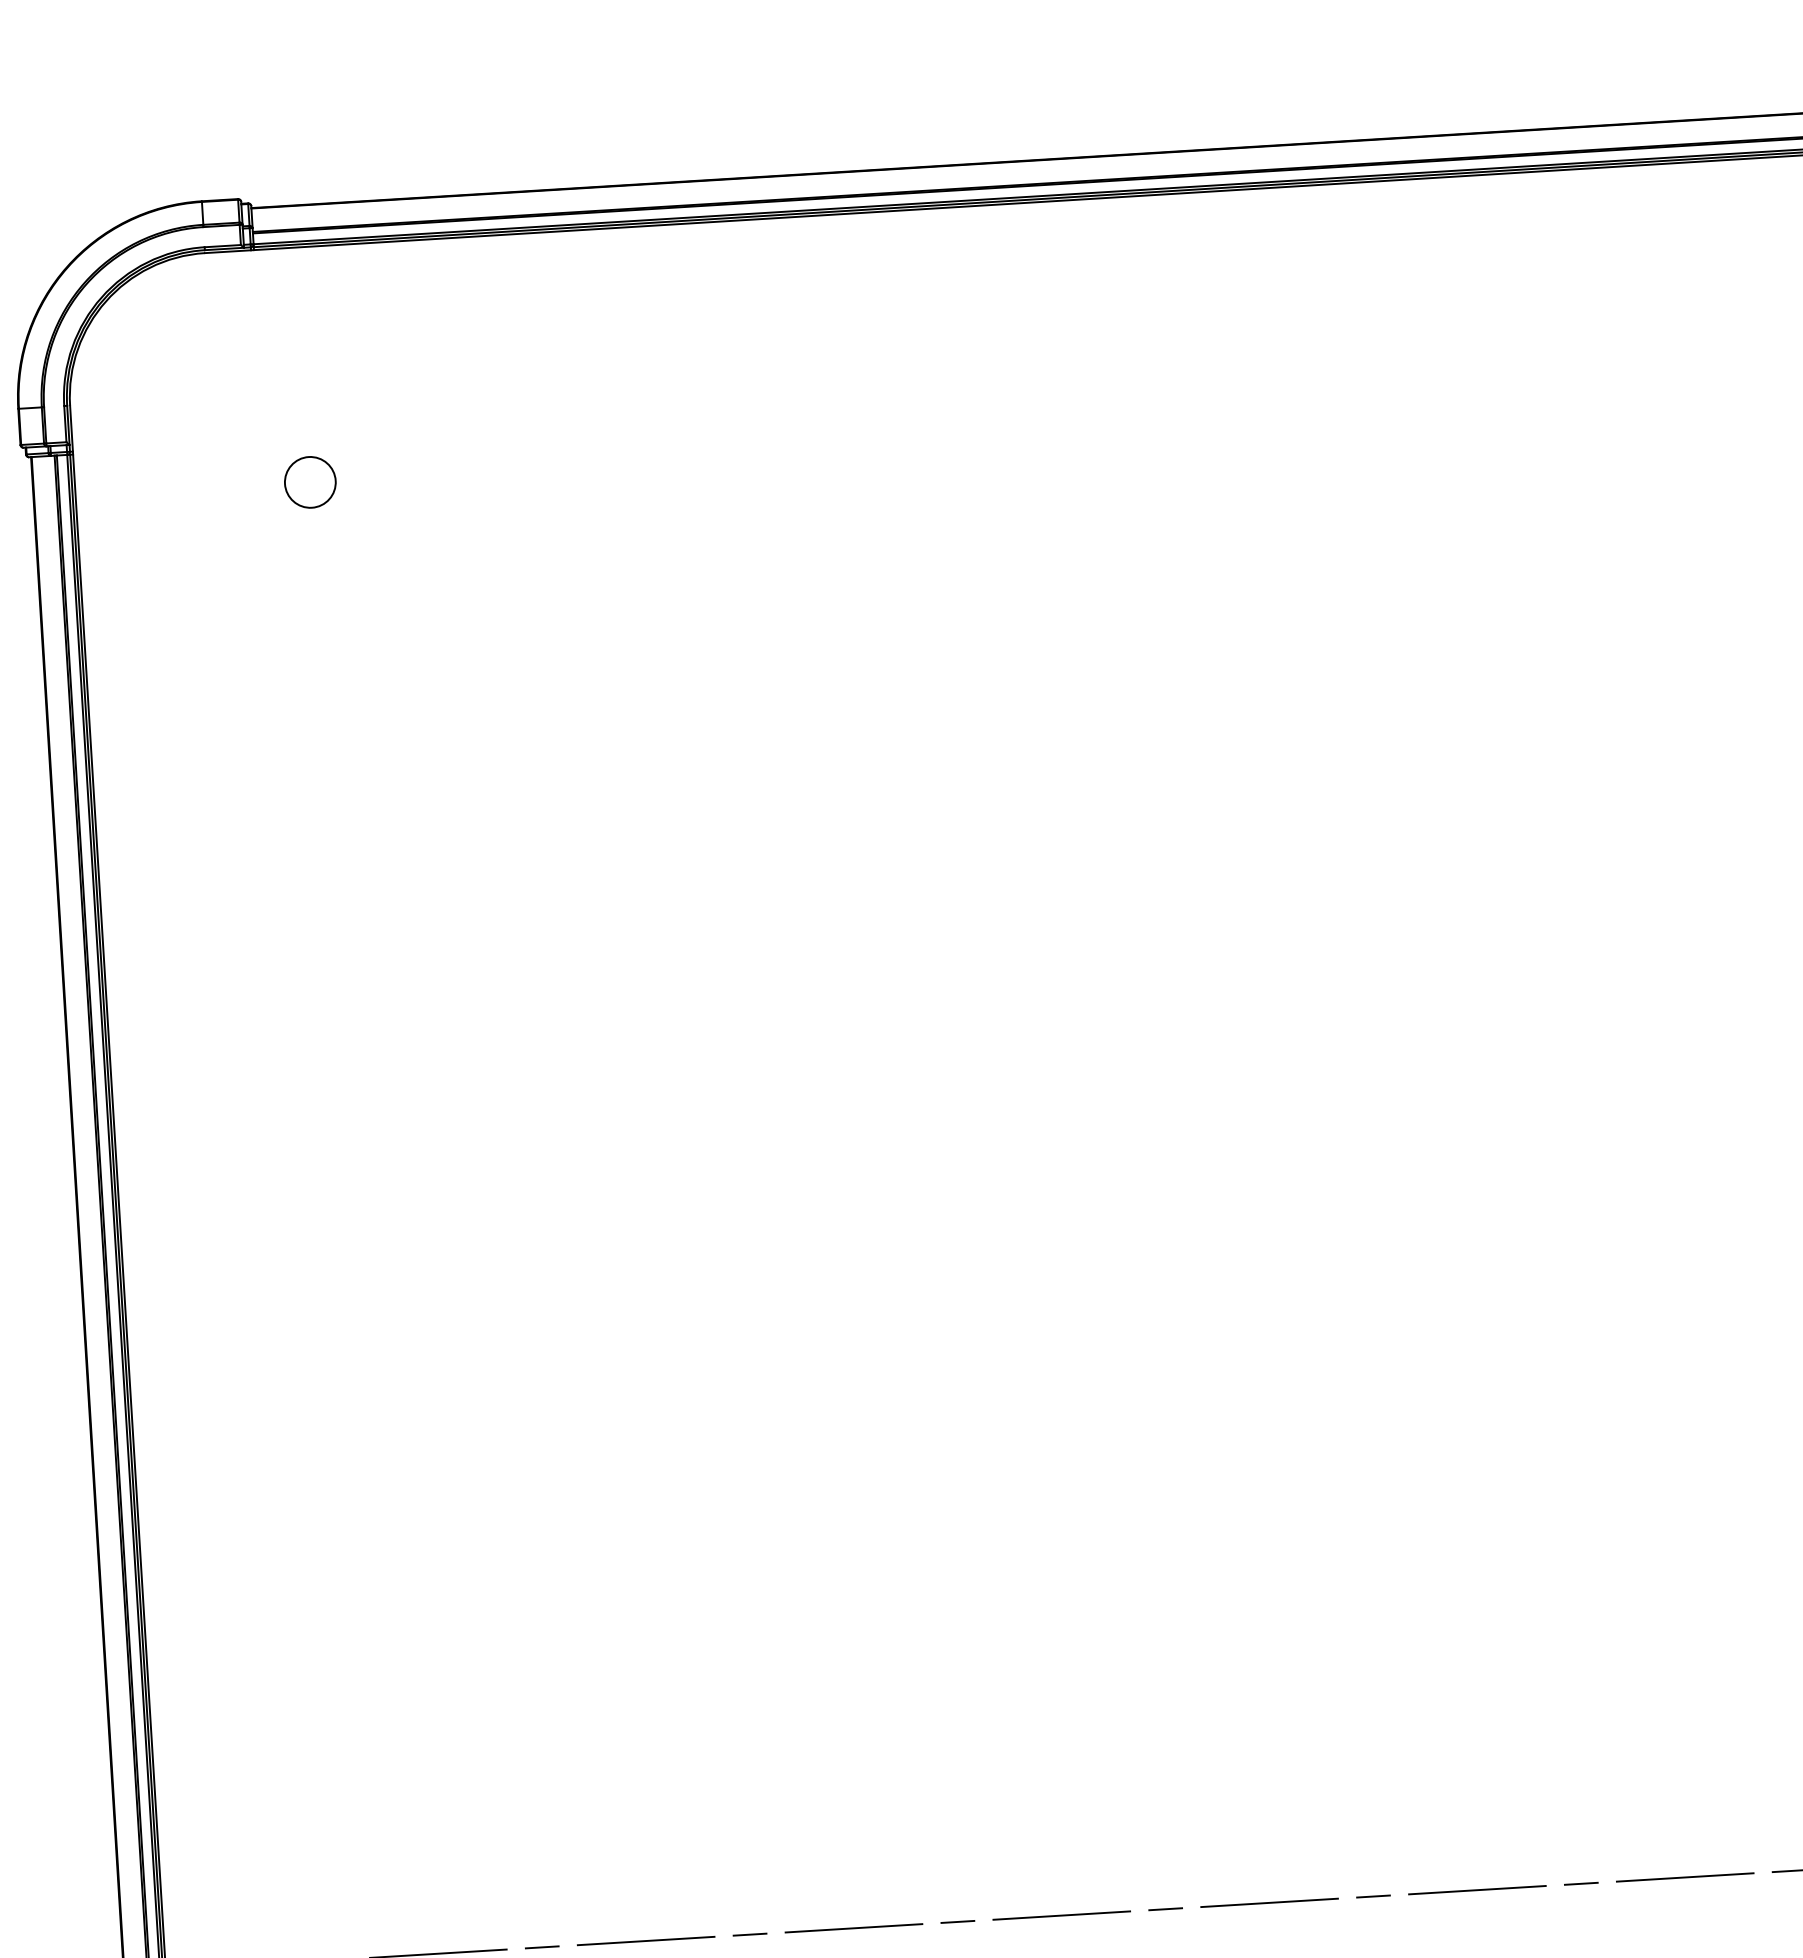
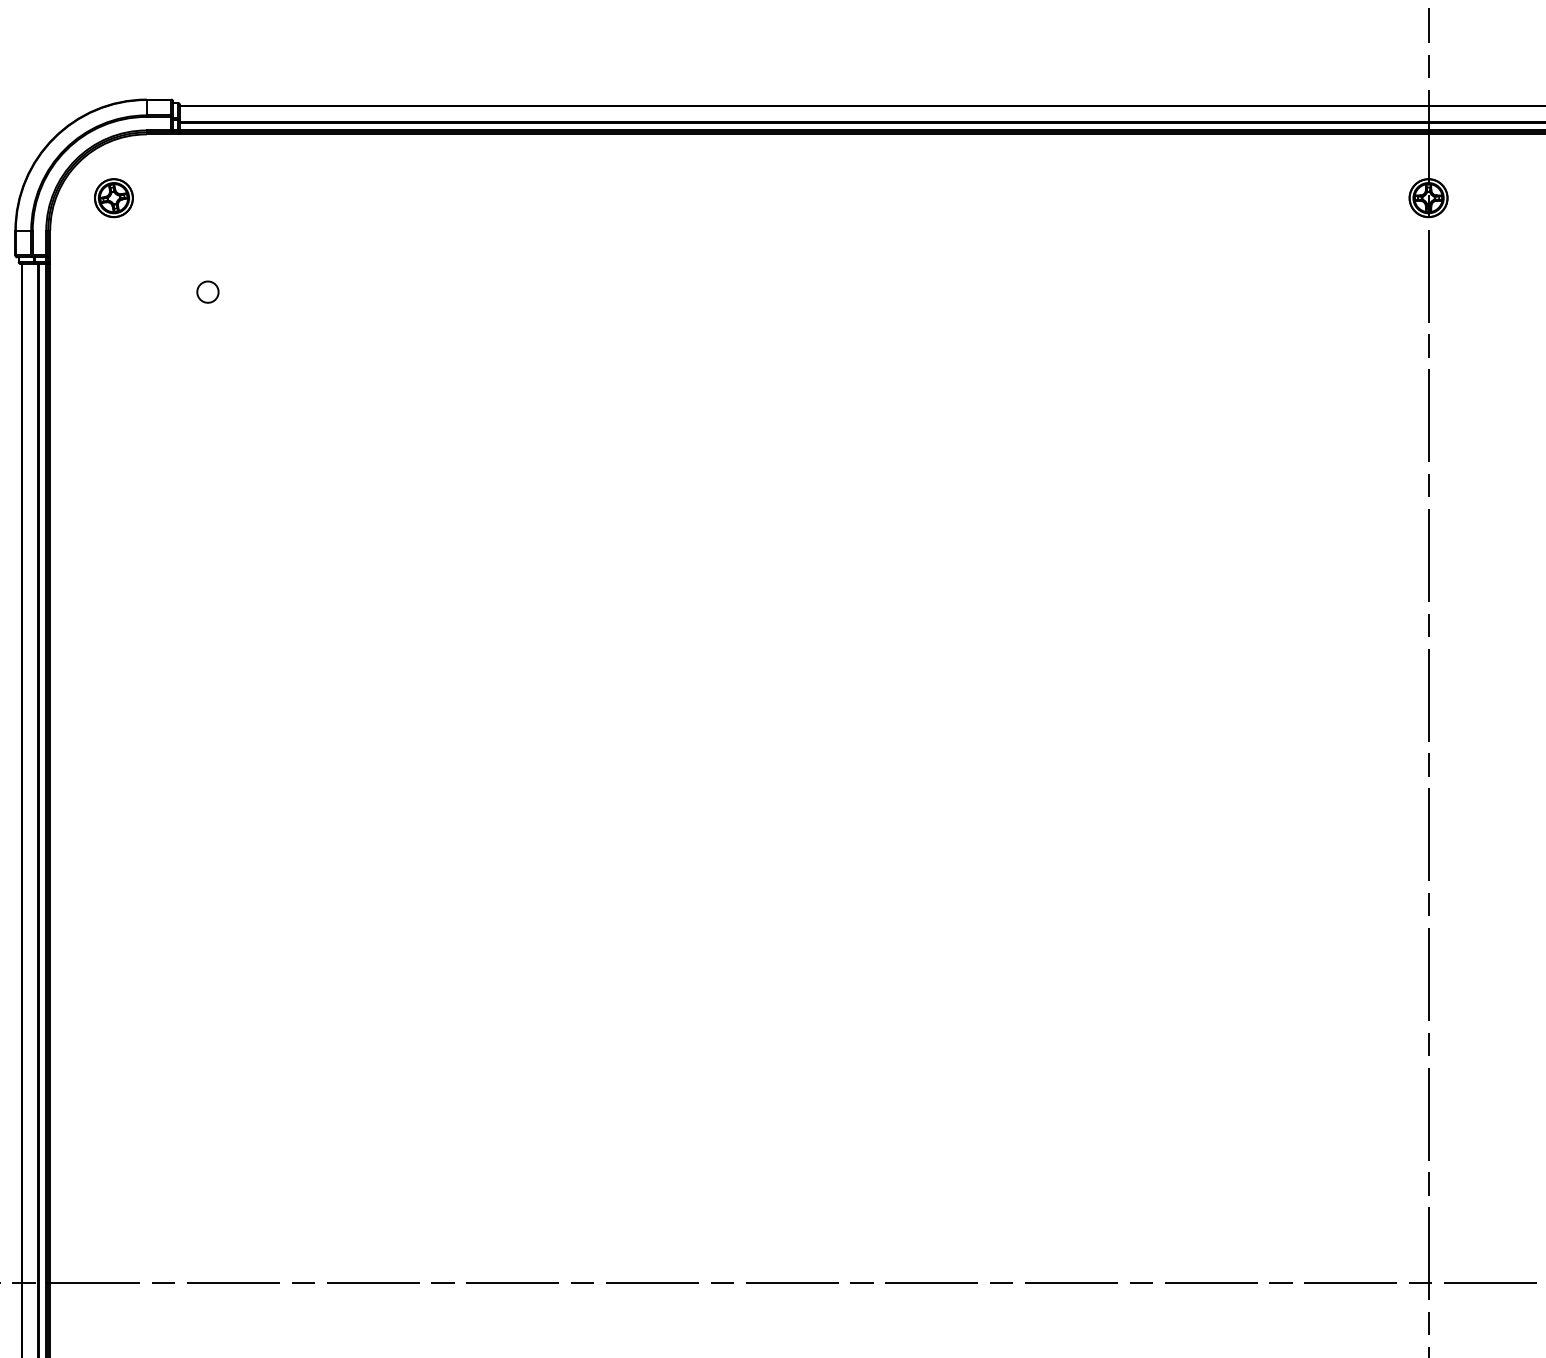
part: (161, 351) -> (113, 198), added
circle: (309, 481) -> (207, 291), size x0.62

